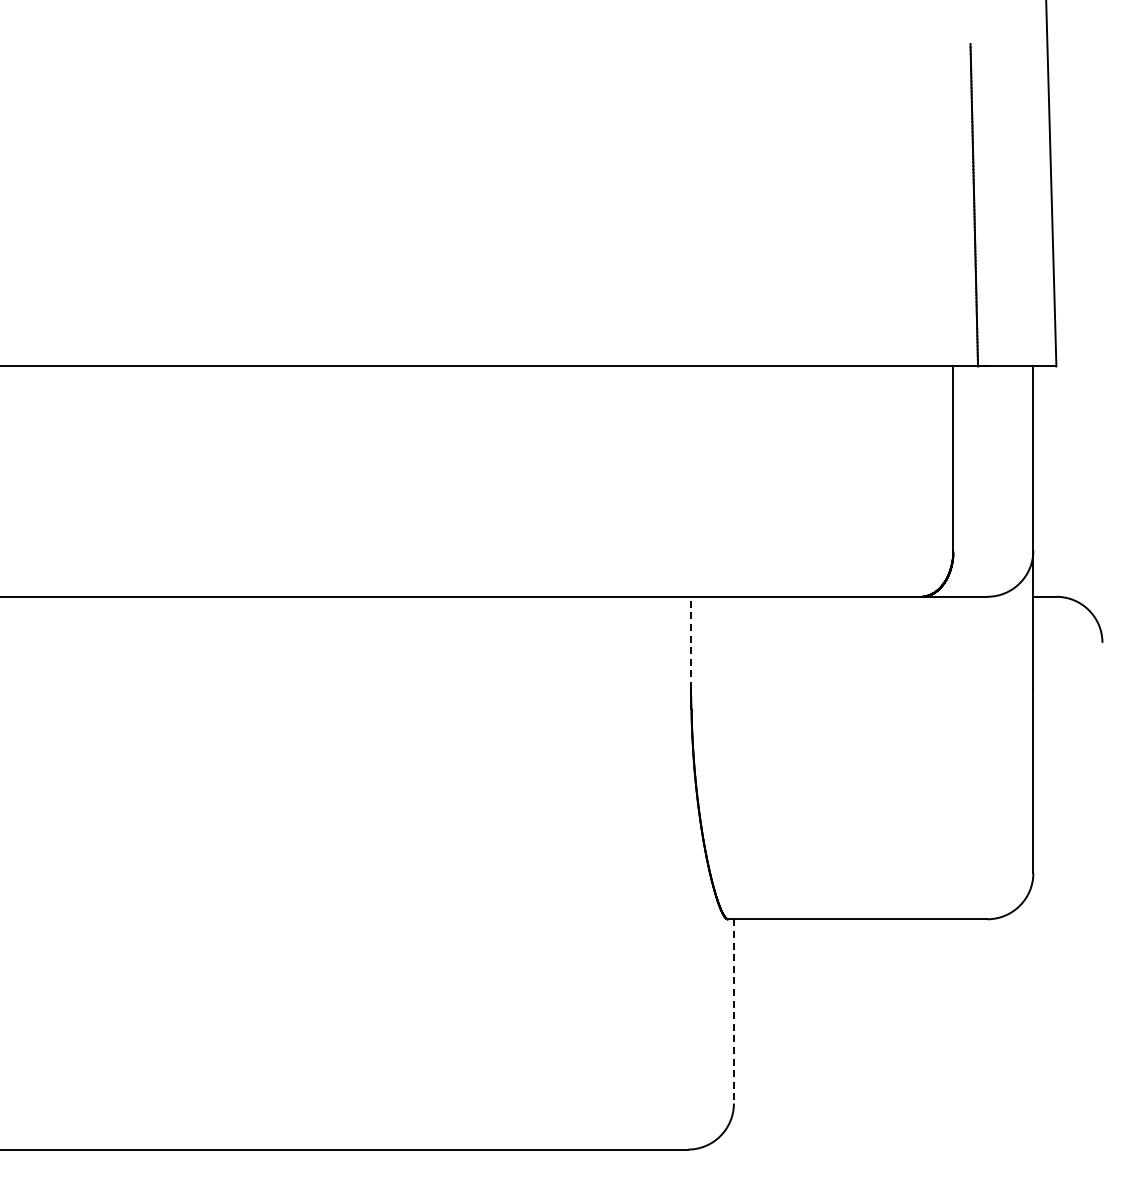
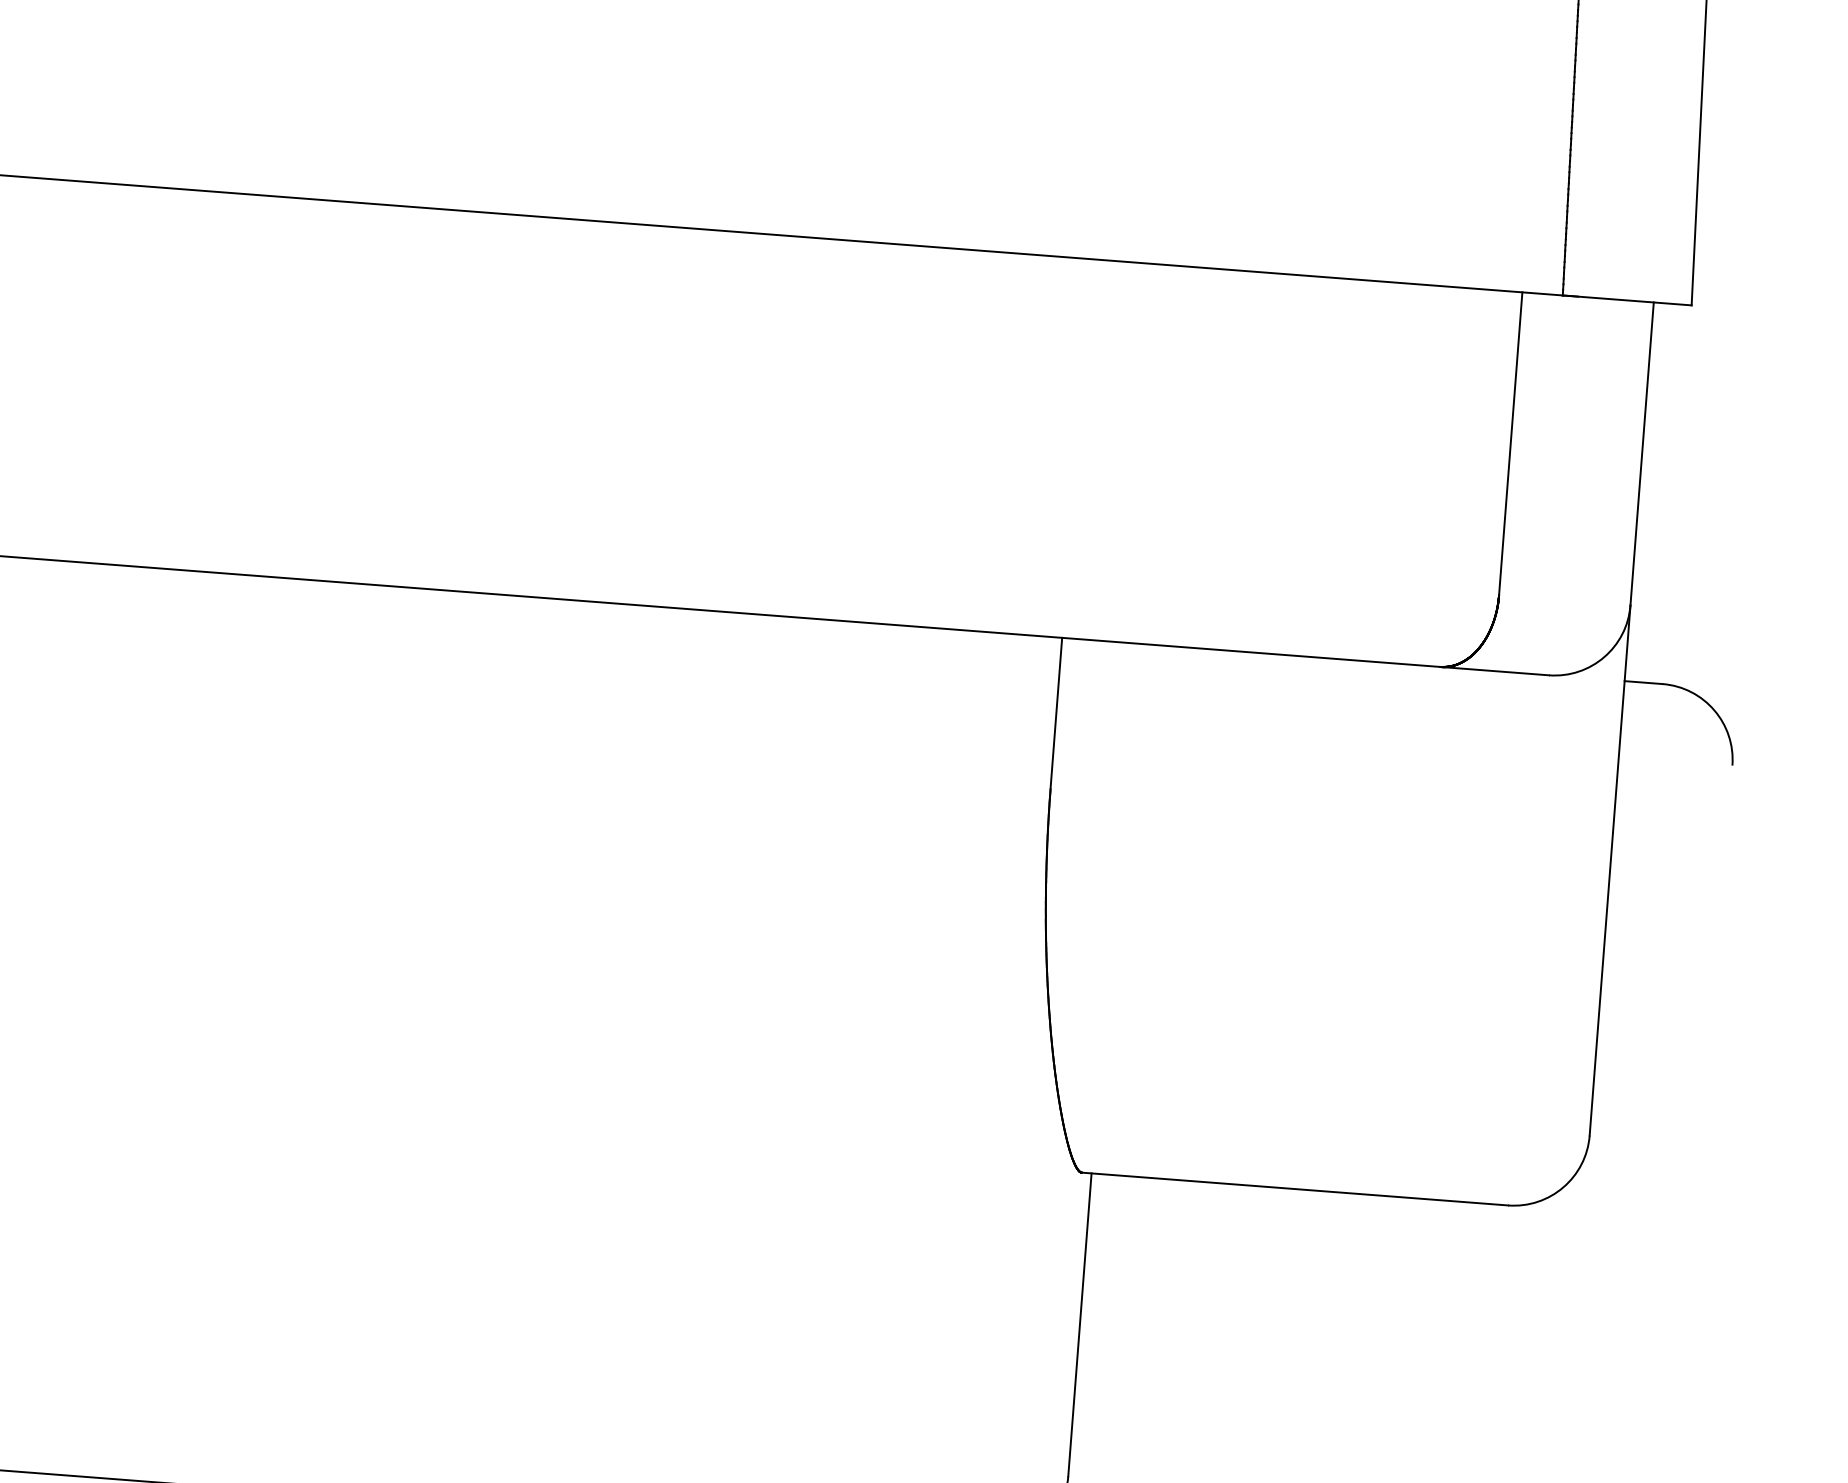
line: (691, 642) -> (1056, 713), dashed -> solid
line: (733, 1011) -> (1079, 1324), dashed -> solid

